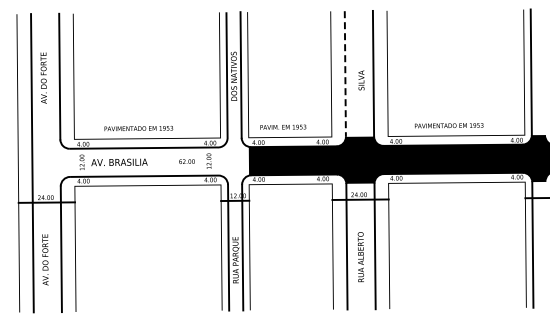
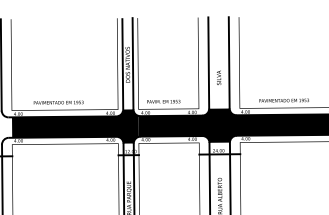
line: (345, 74) -> (208, 63), dashed -> solid
text: (361, 80) -> (219, 77), moved
fill: (161, 160) -> (75, 125), added

